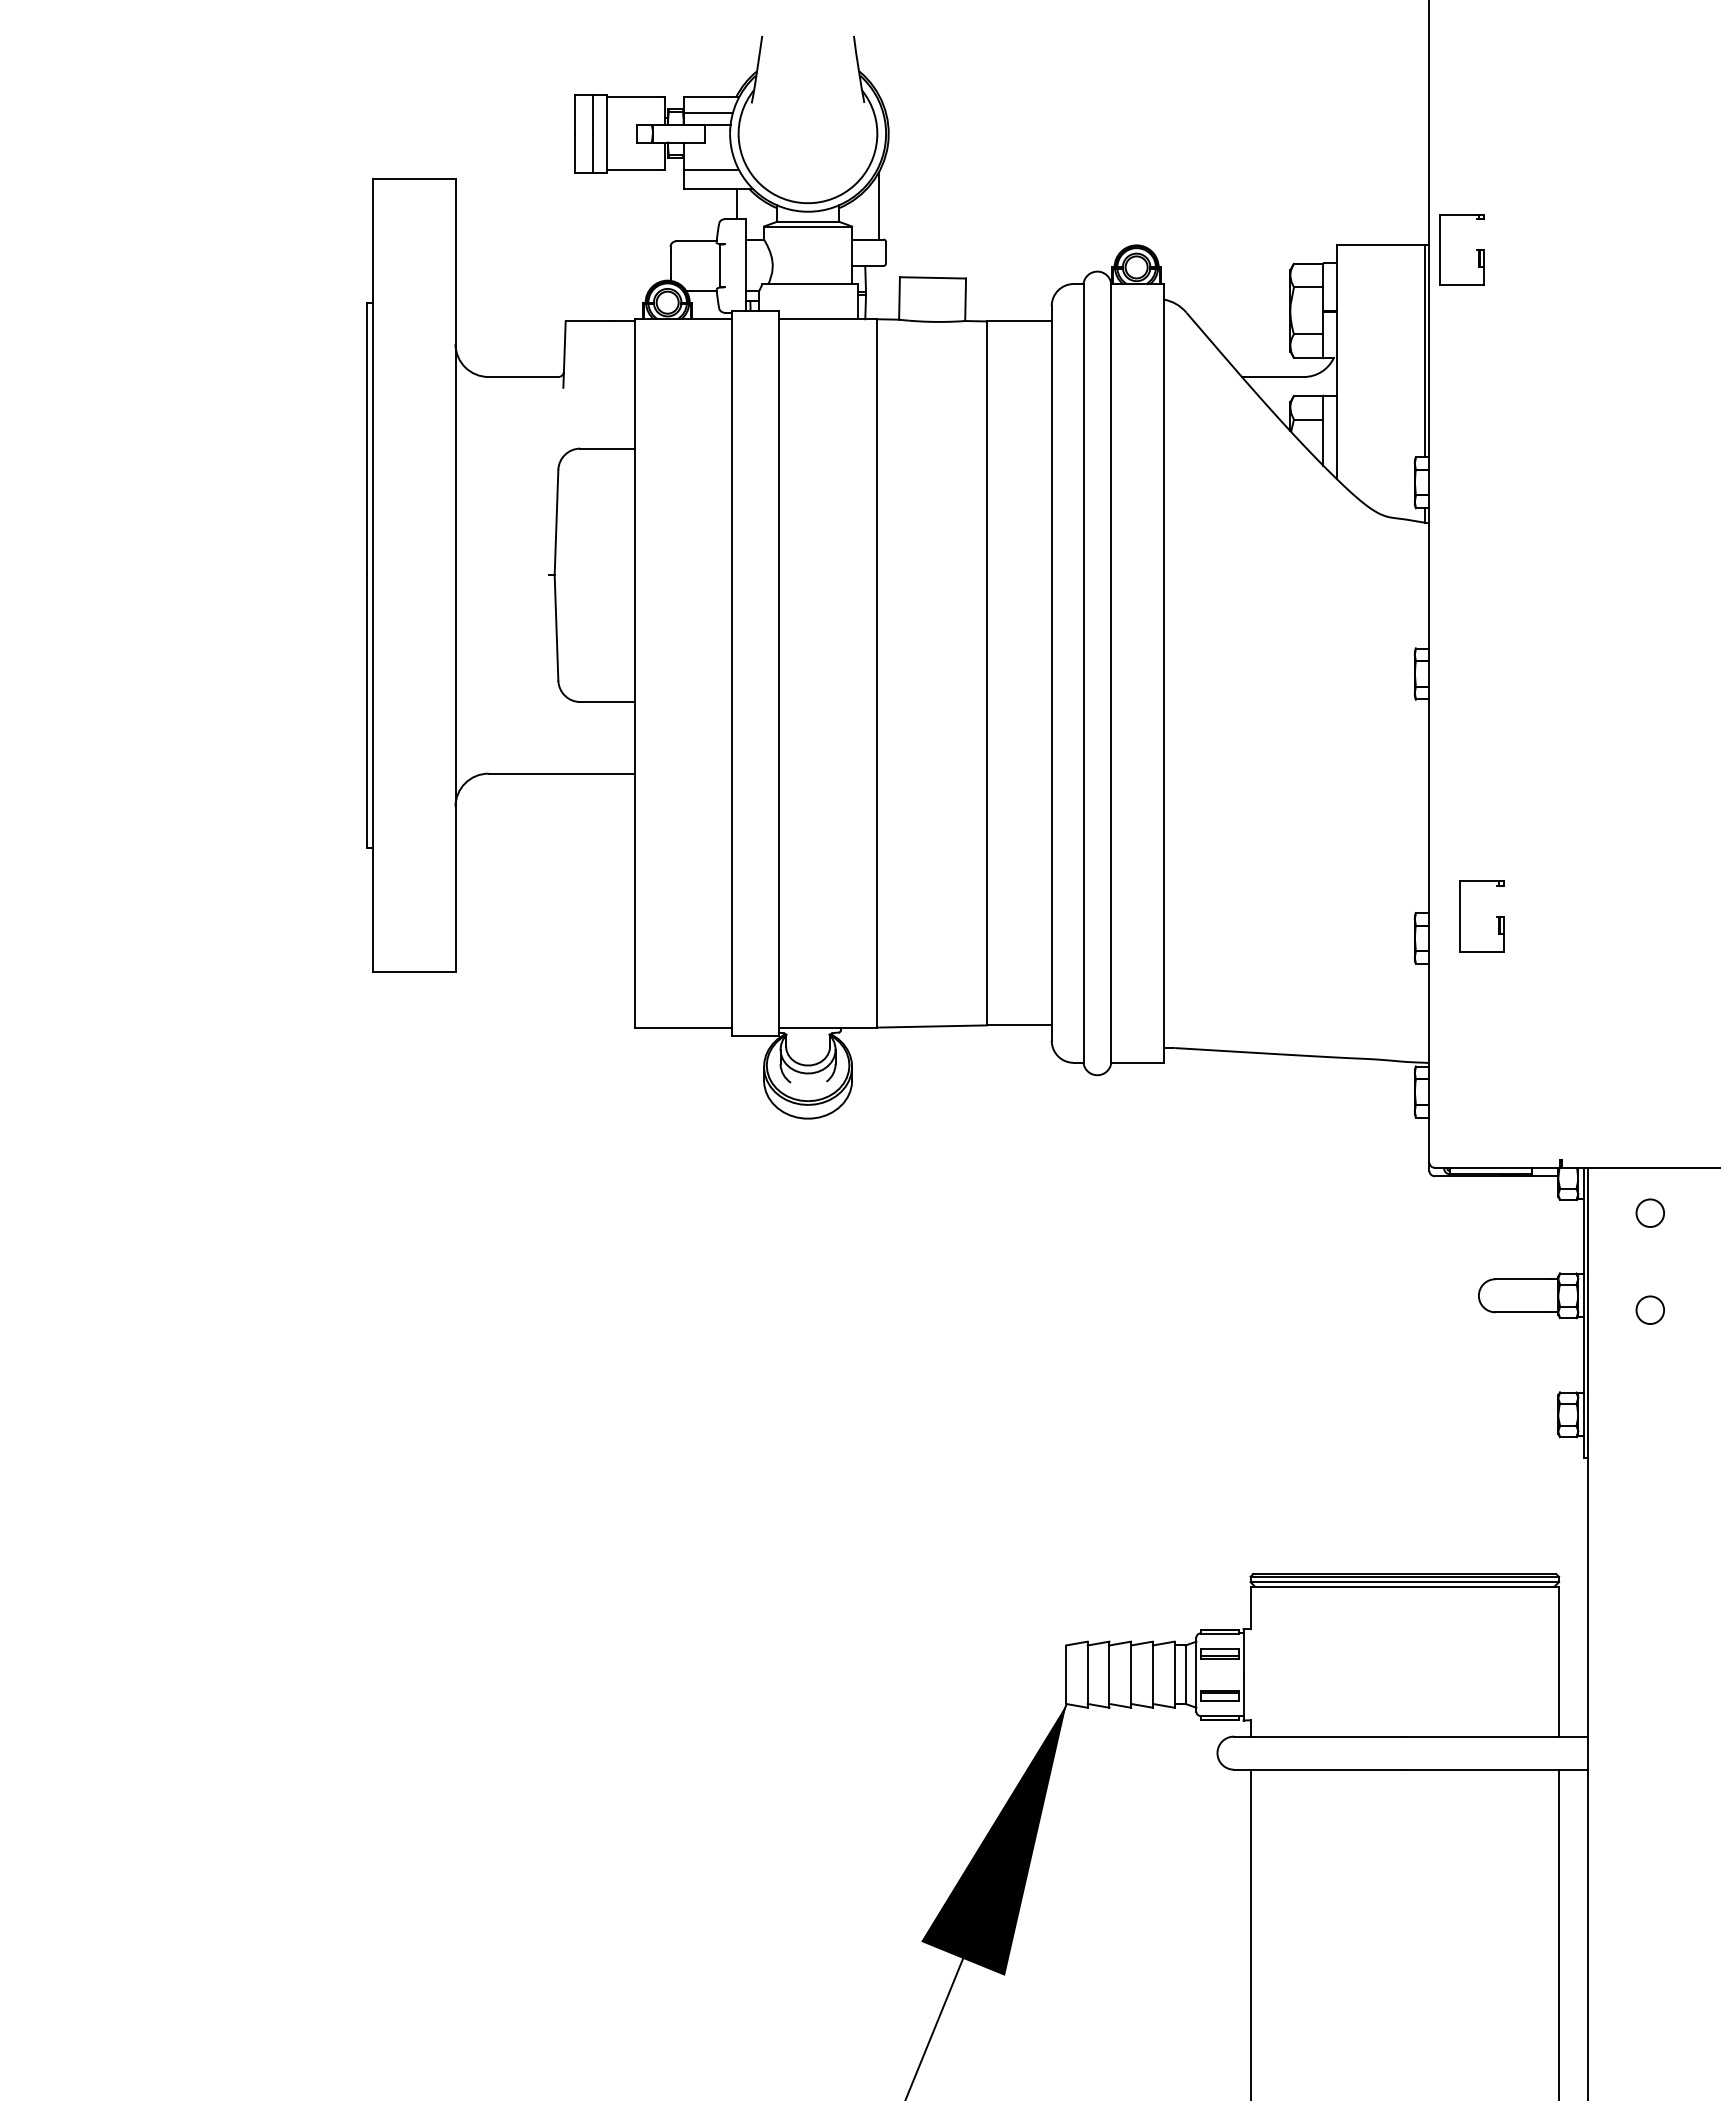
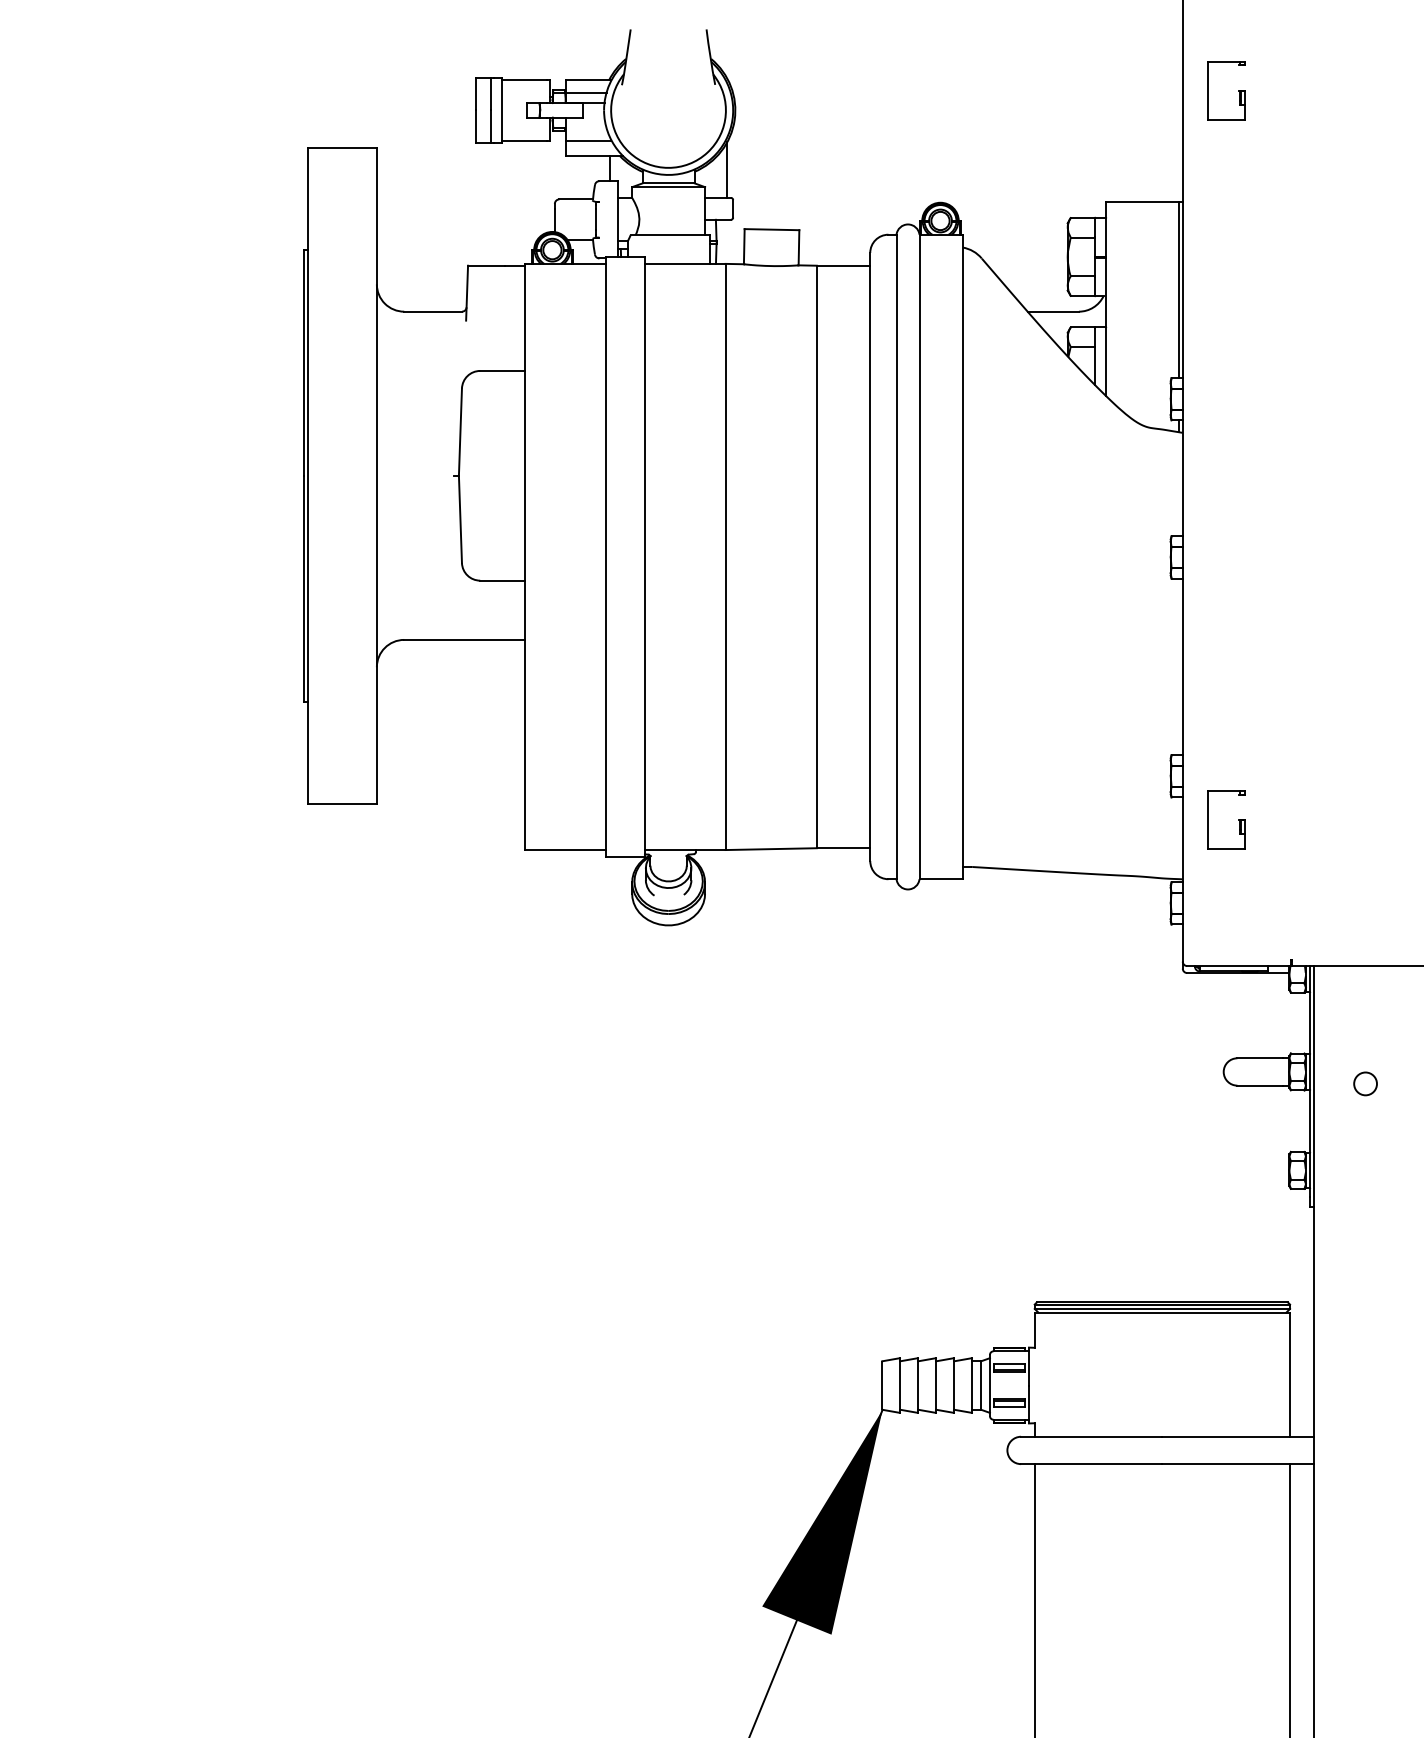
part: (1476, 249) -> (1238, 90), moved
part: (1496, 916) -> (1238, 820), moved
circle: (1649, 1212) -> (1364, 1003), removed

